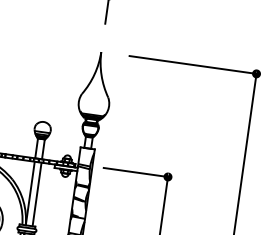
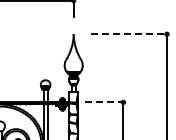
line: (194, 65) -> (129, 34), solid -> dashed
line: (136, 172) -> (104, 102), solid -> dashed

